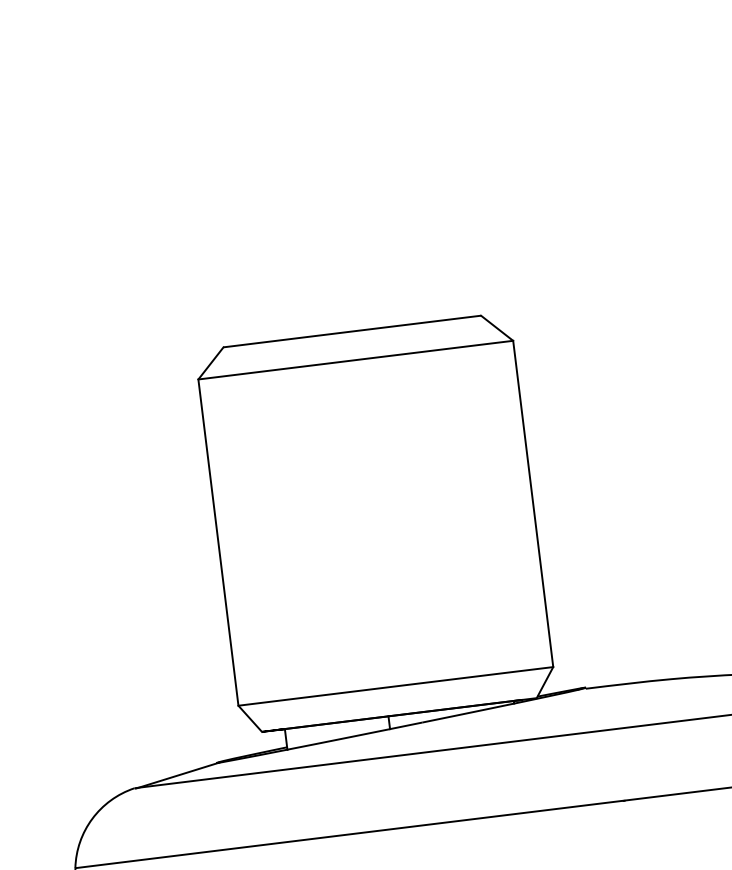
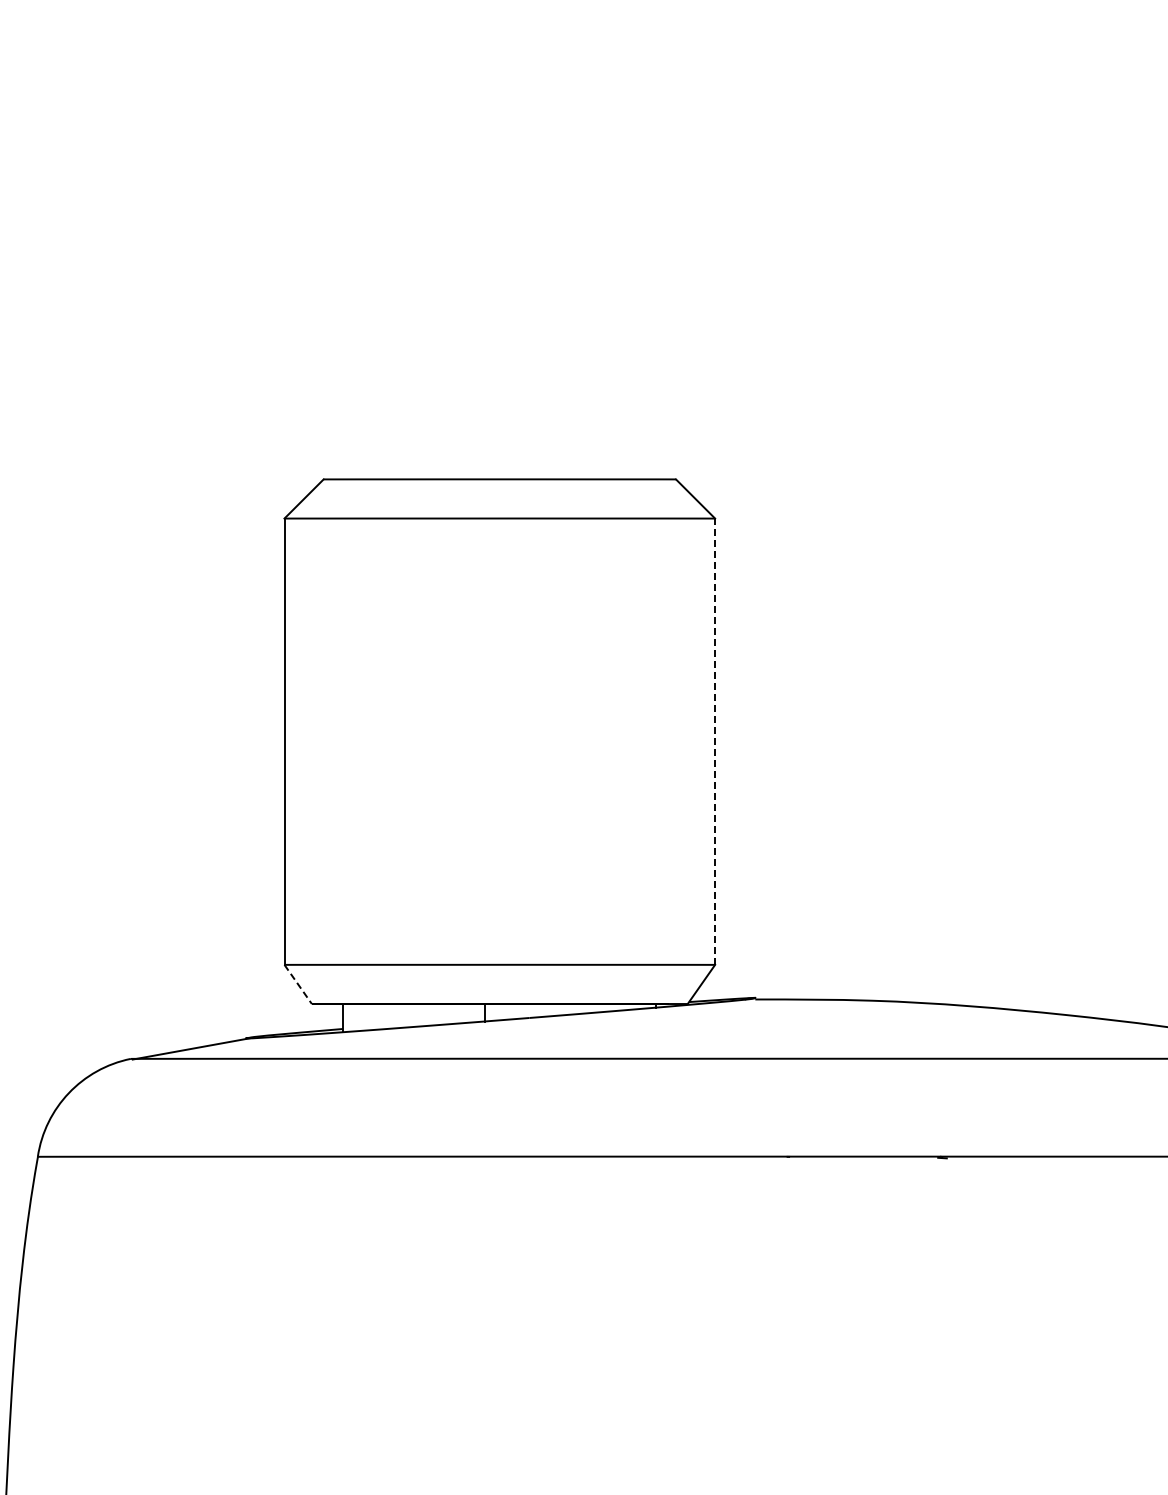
line: (533, 503) -> (715, 741), solid -> dashed
line: (250, 718) -> (298, 984), solid -> dashed

